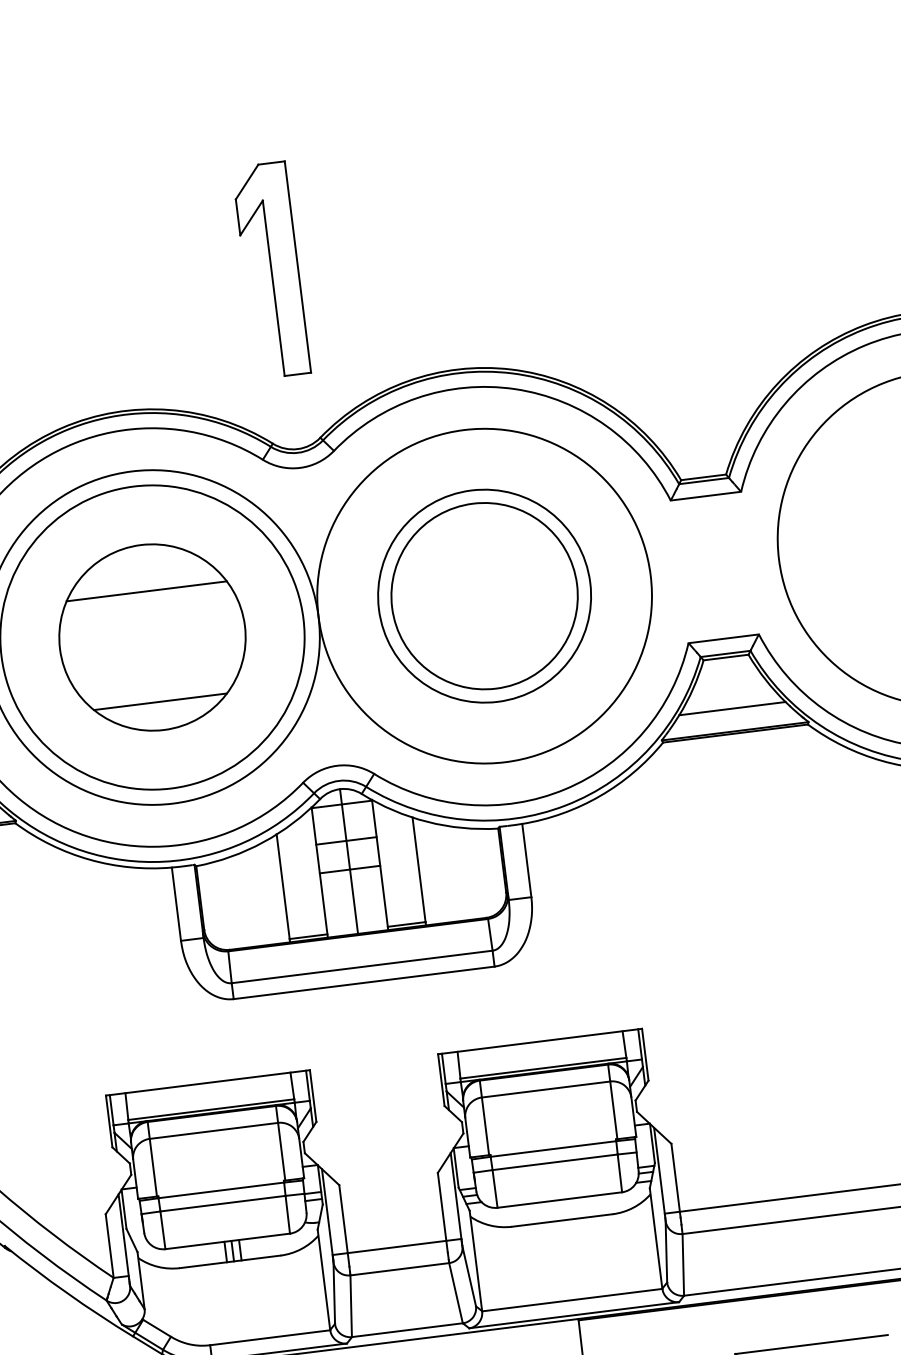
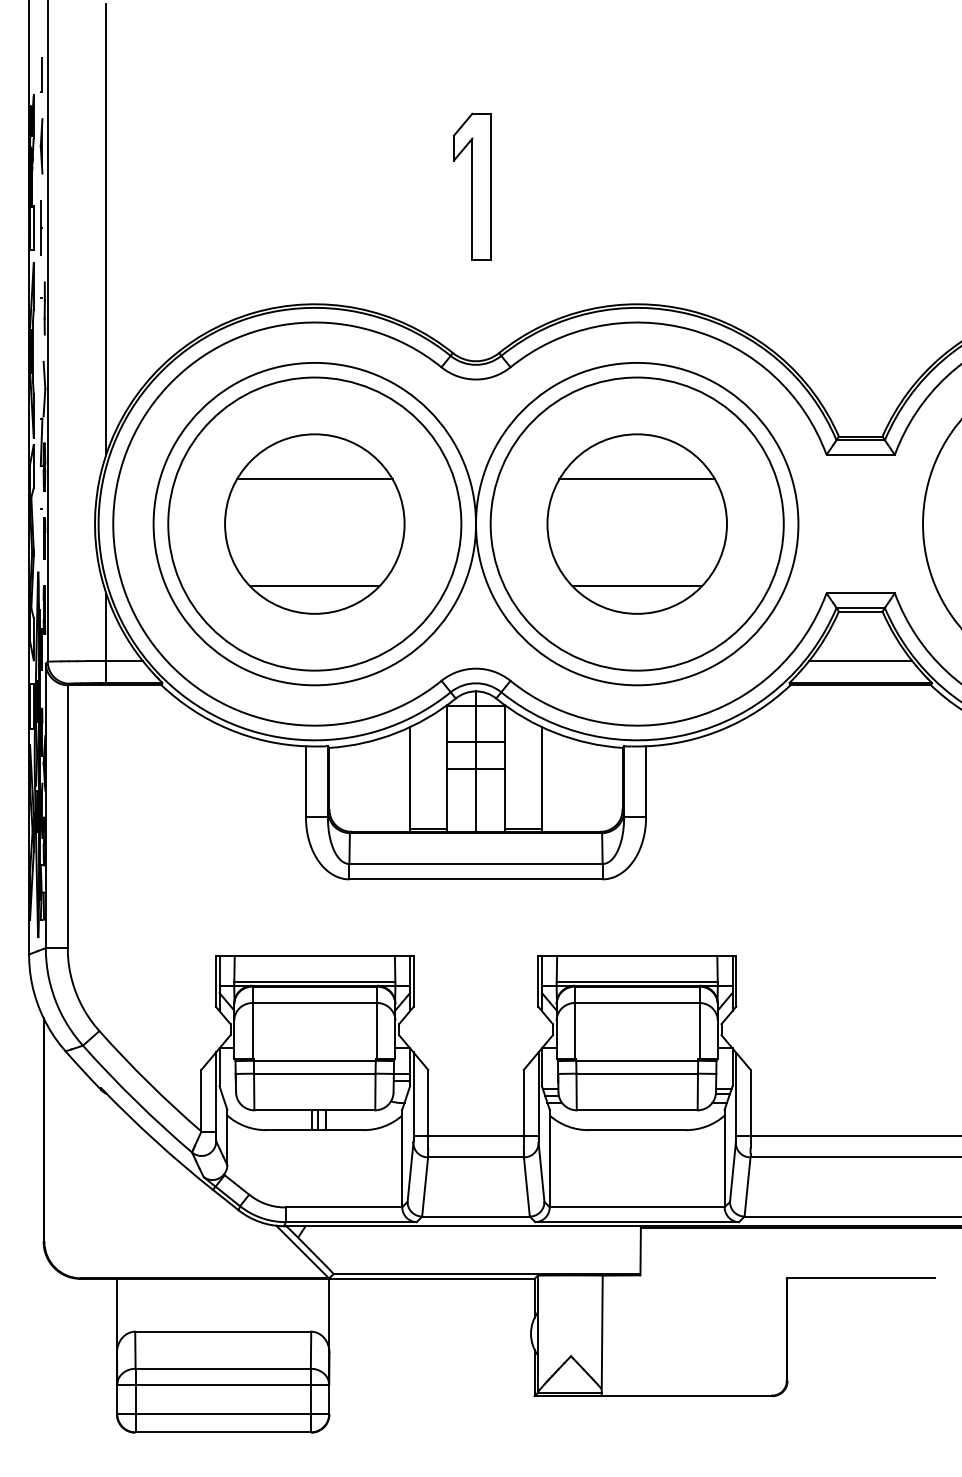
part: (271, 269) -> (472, 186), size x0.71
line: (478, 550) -> (636, 479), added
circle: (483, 595) -> (636, 523), size x1.43
line: (491, 660) -> (636, 586), added

